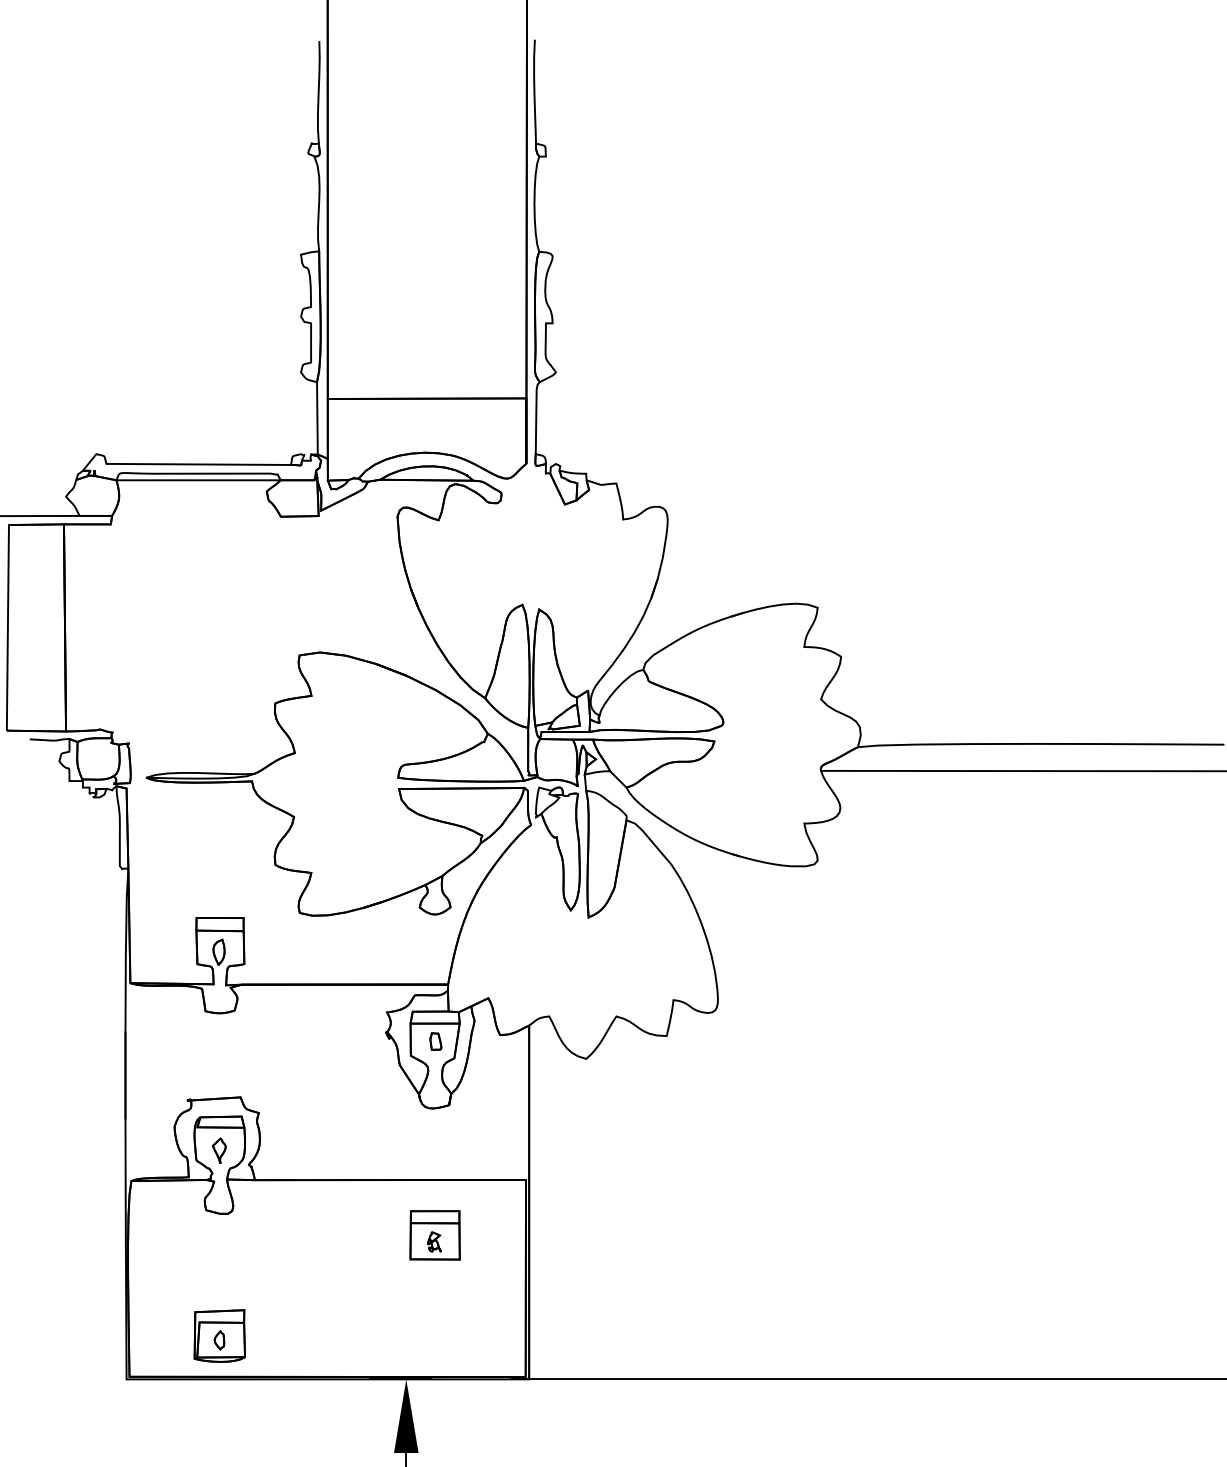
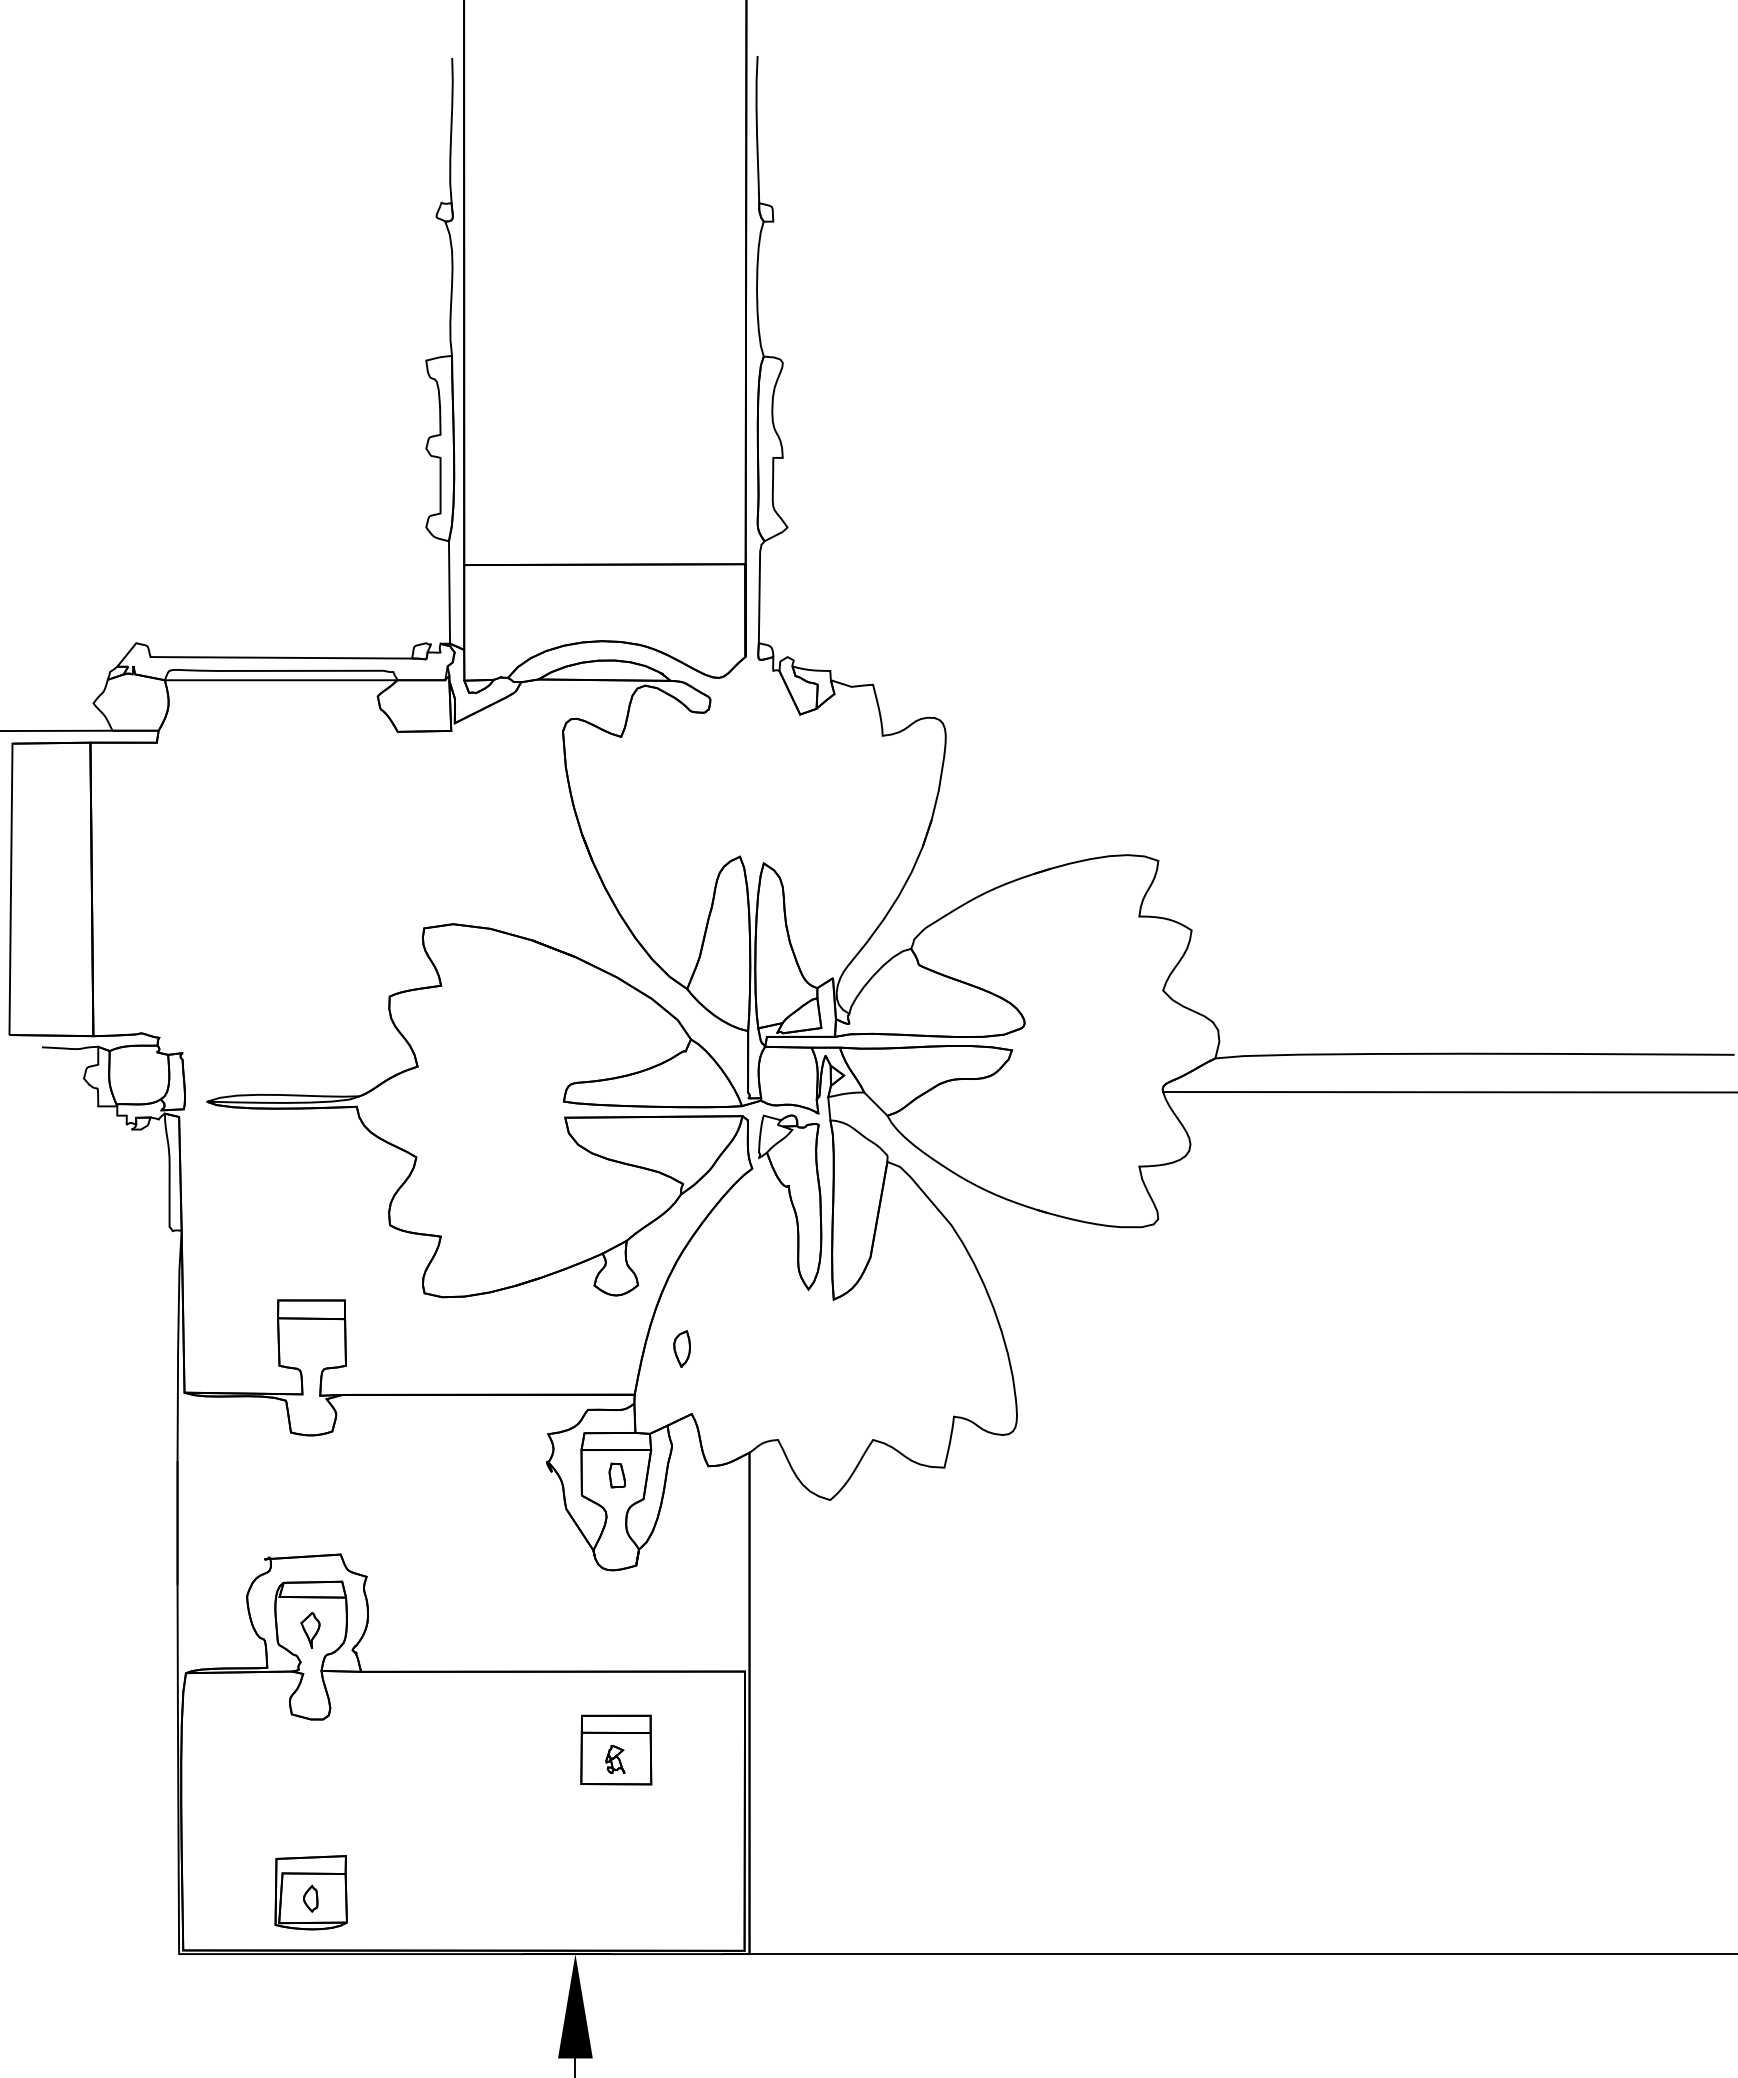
part: (218, 951) -> (681, 1348), moved

